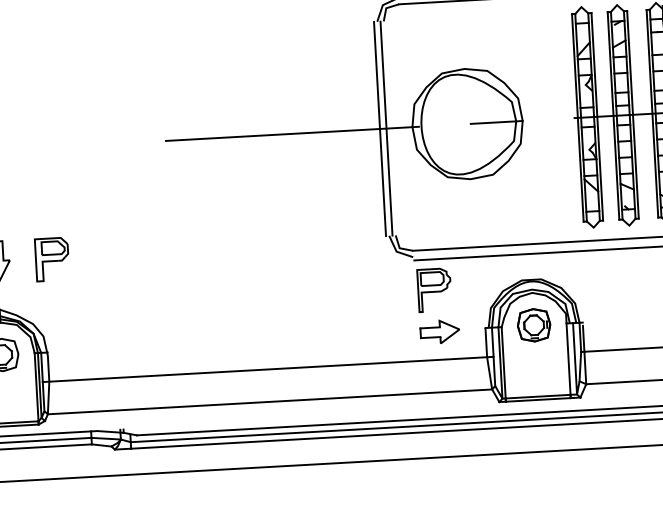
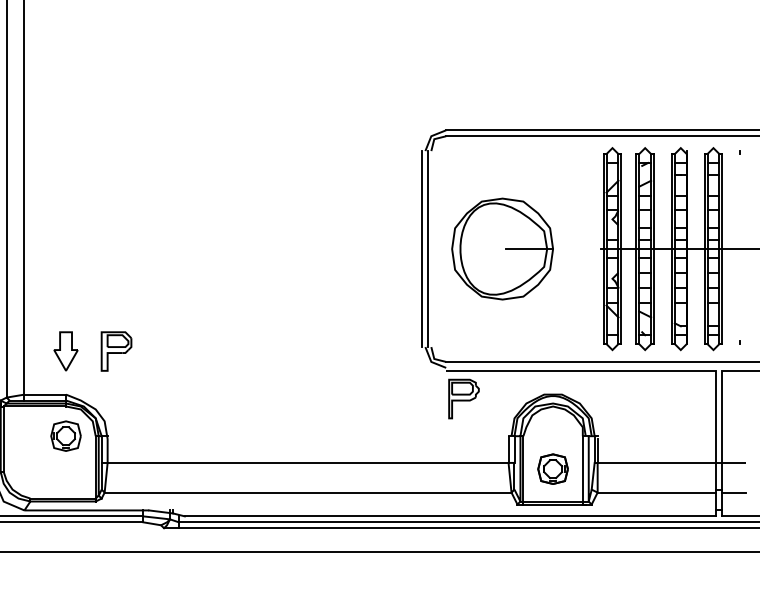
line: (292, 134) -> (342, 249), removed
part: (533, 324) -> (552, 468), moved
part: (439, 332) -> (466, 437), removed

